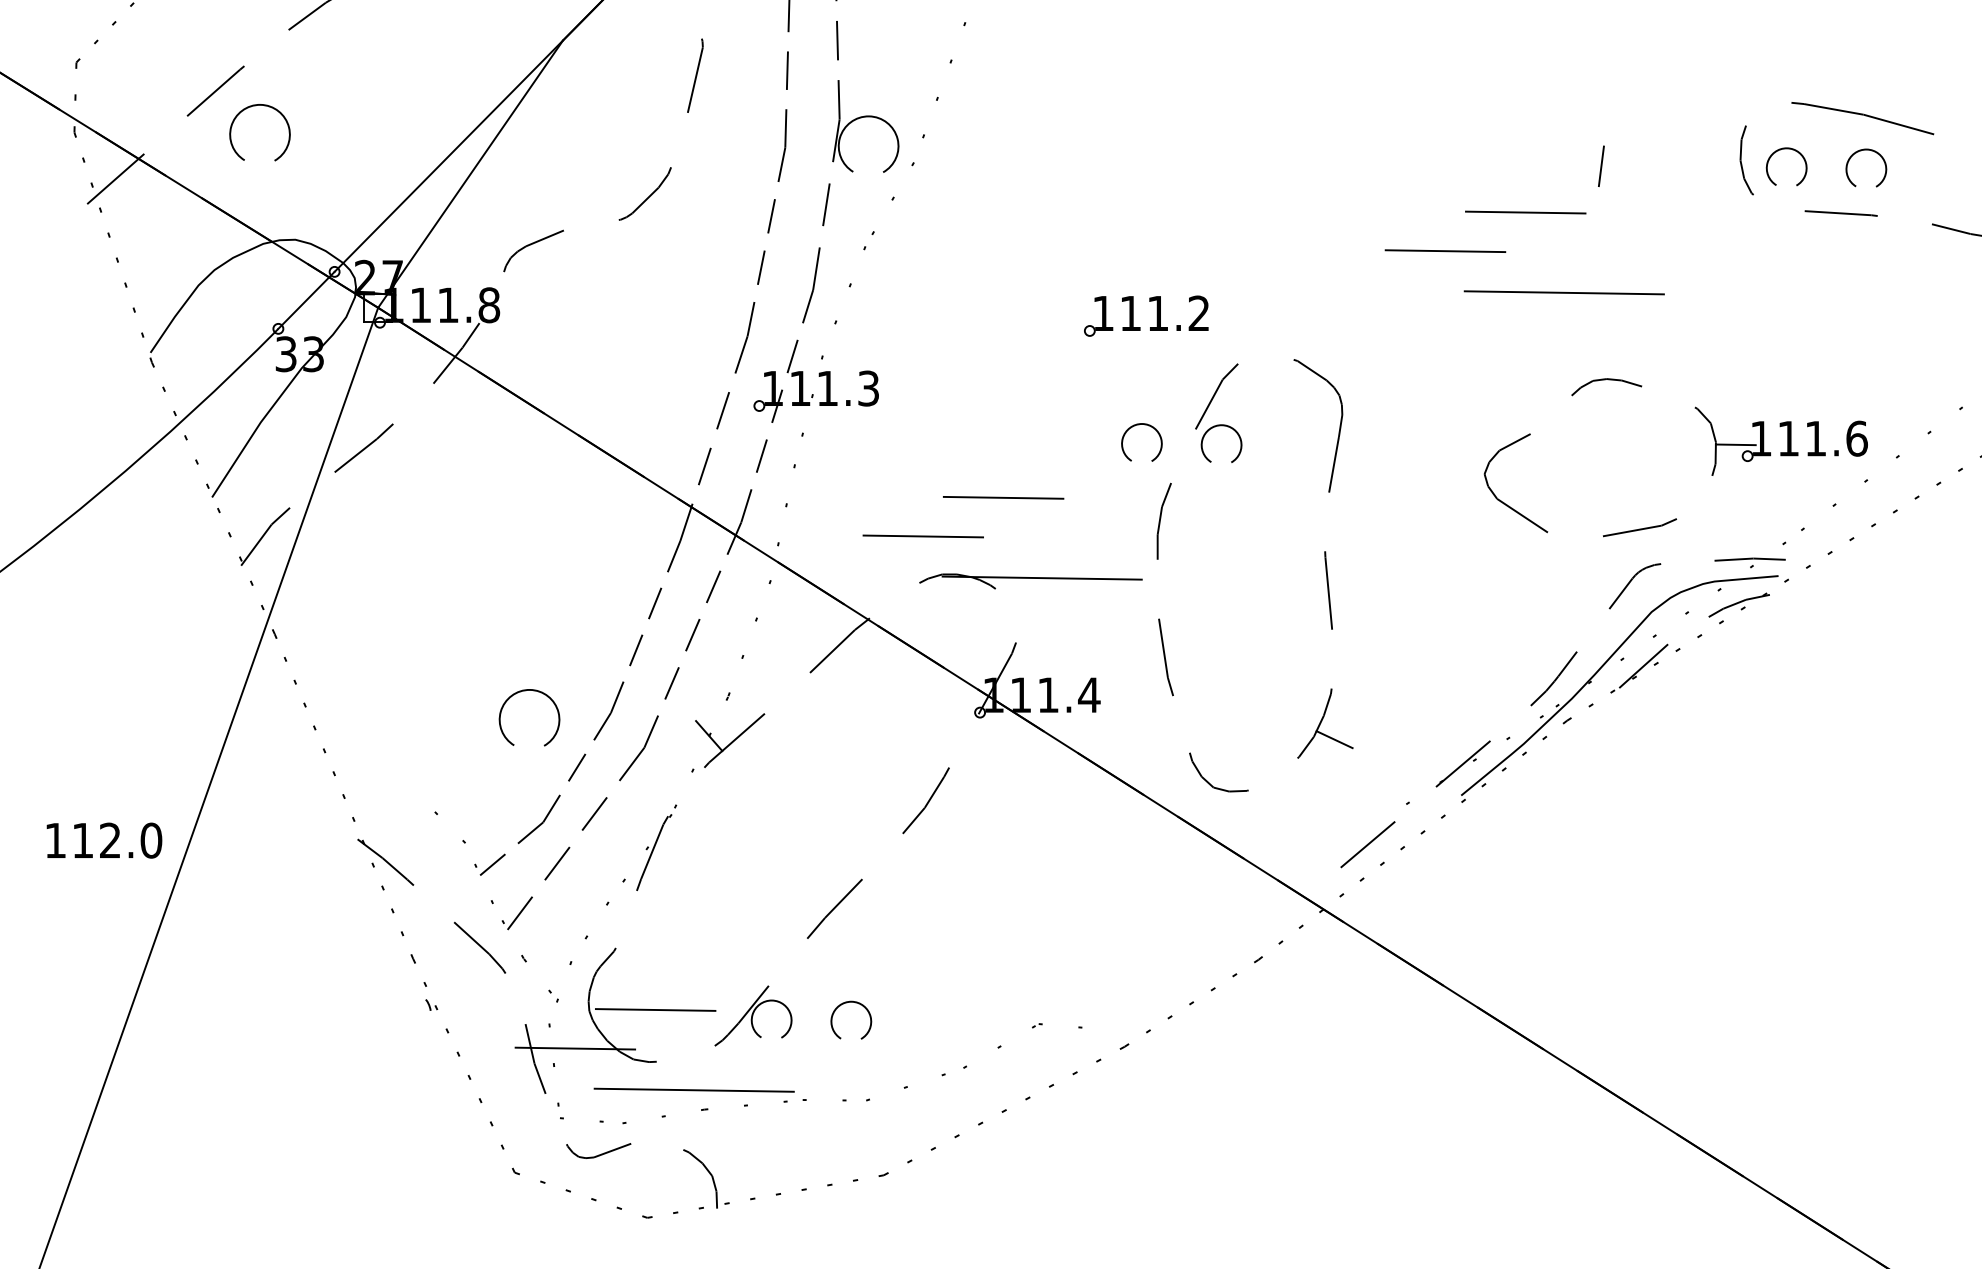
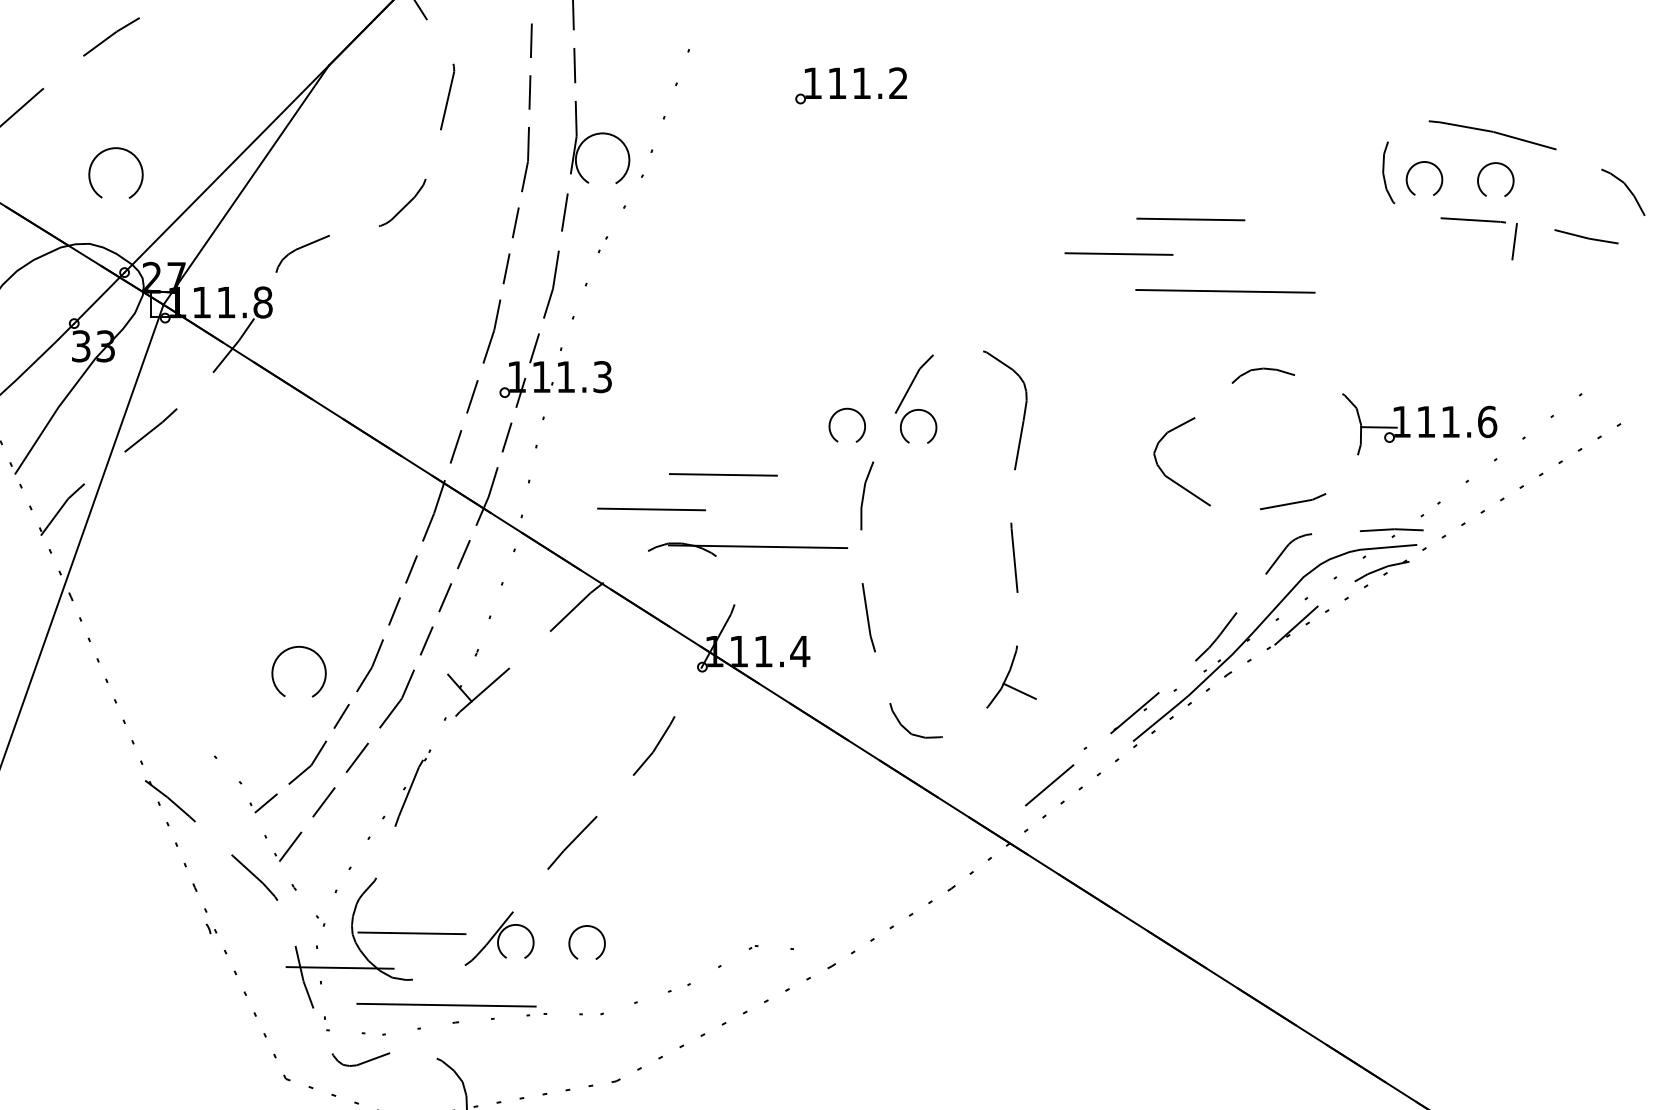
part: (251, 107) -> (108, 150), moved
line: (1601, 165) -> (1514, 240), moved
part: (1156, 315) -> (860, 85), moved

